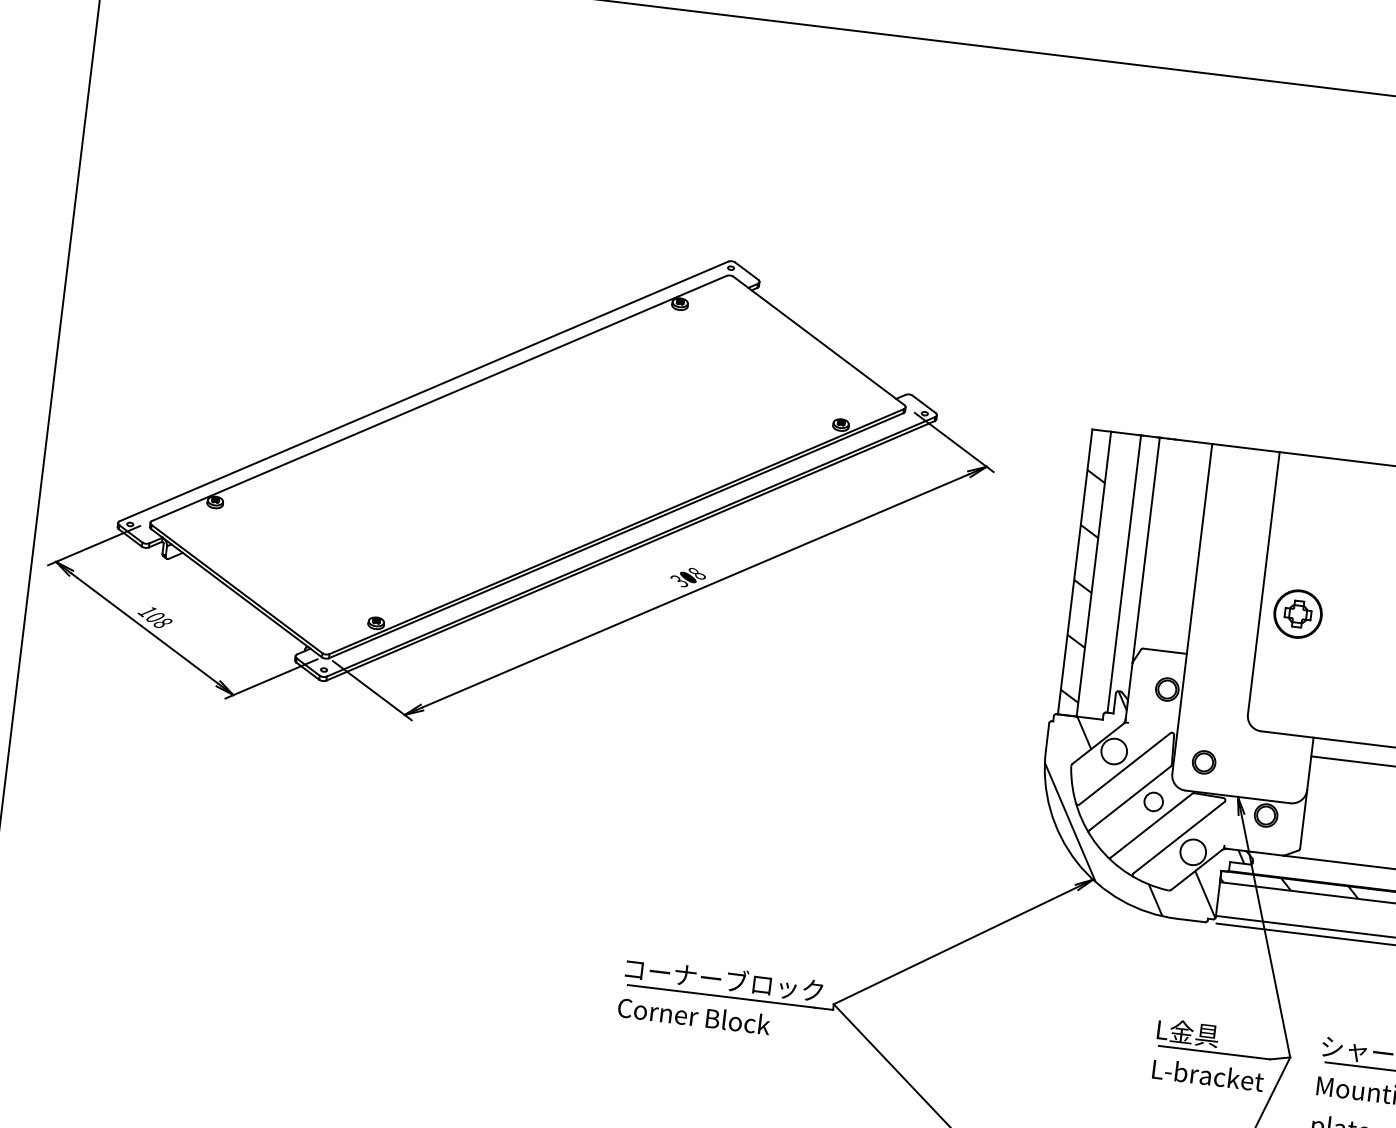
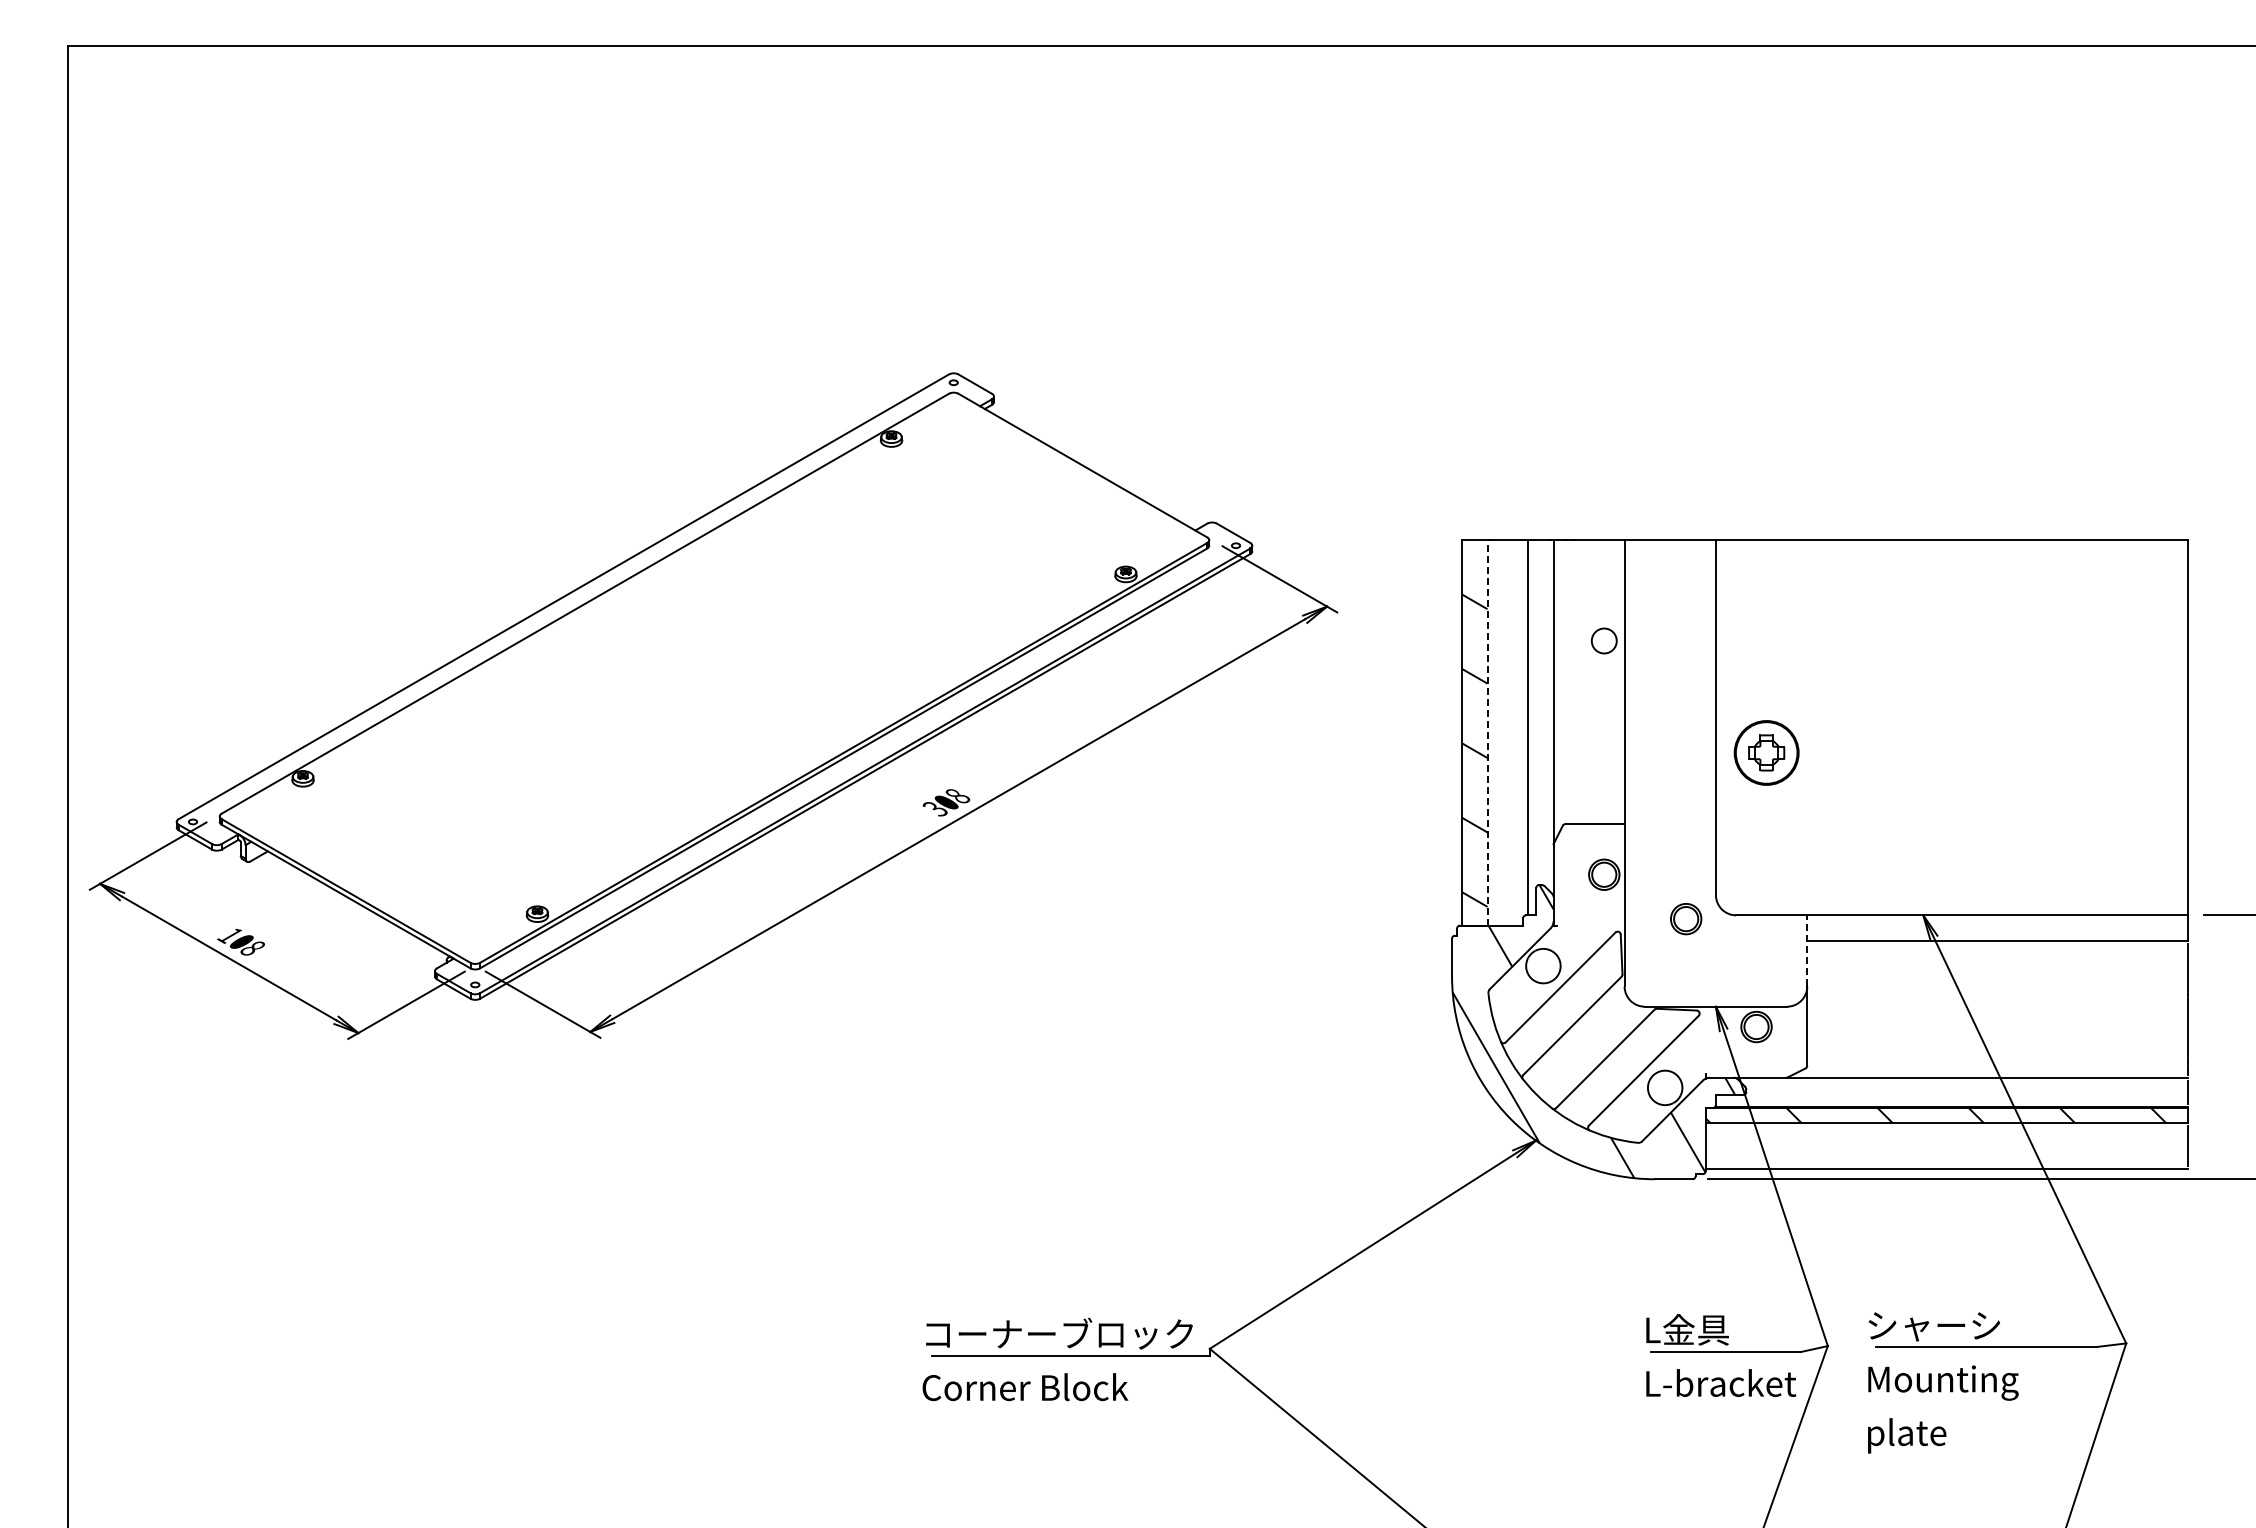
line: (1093, 574) -> (1487, 732), solid -> dashed
part: (1204, 762) -> (1686, 919), moved
line: (1310, 763) -> (1807, 950), solid -> dashed
circle: (1153, 801) -> (1603, 640), moved

